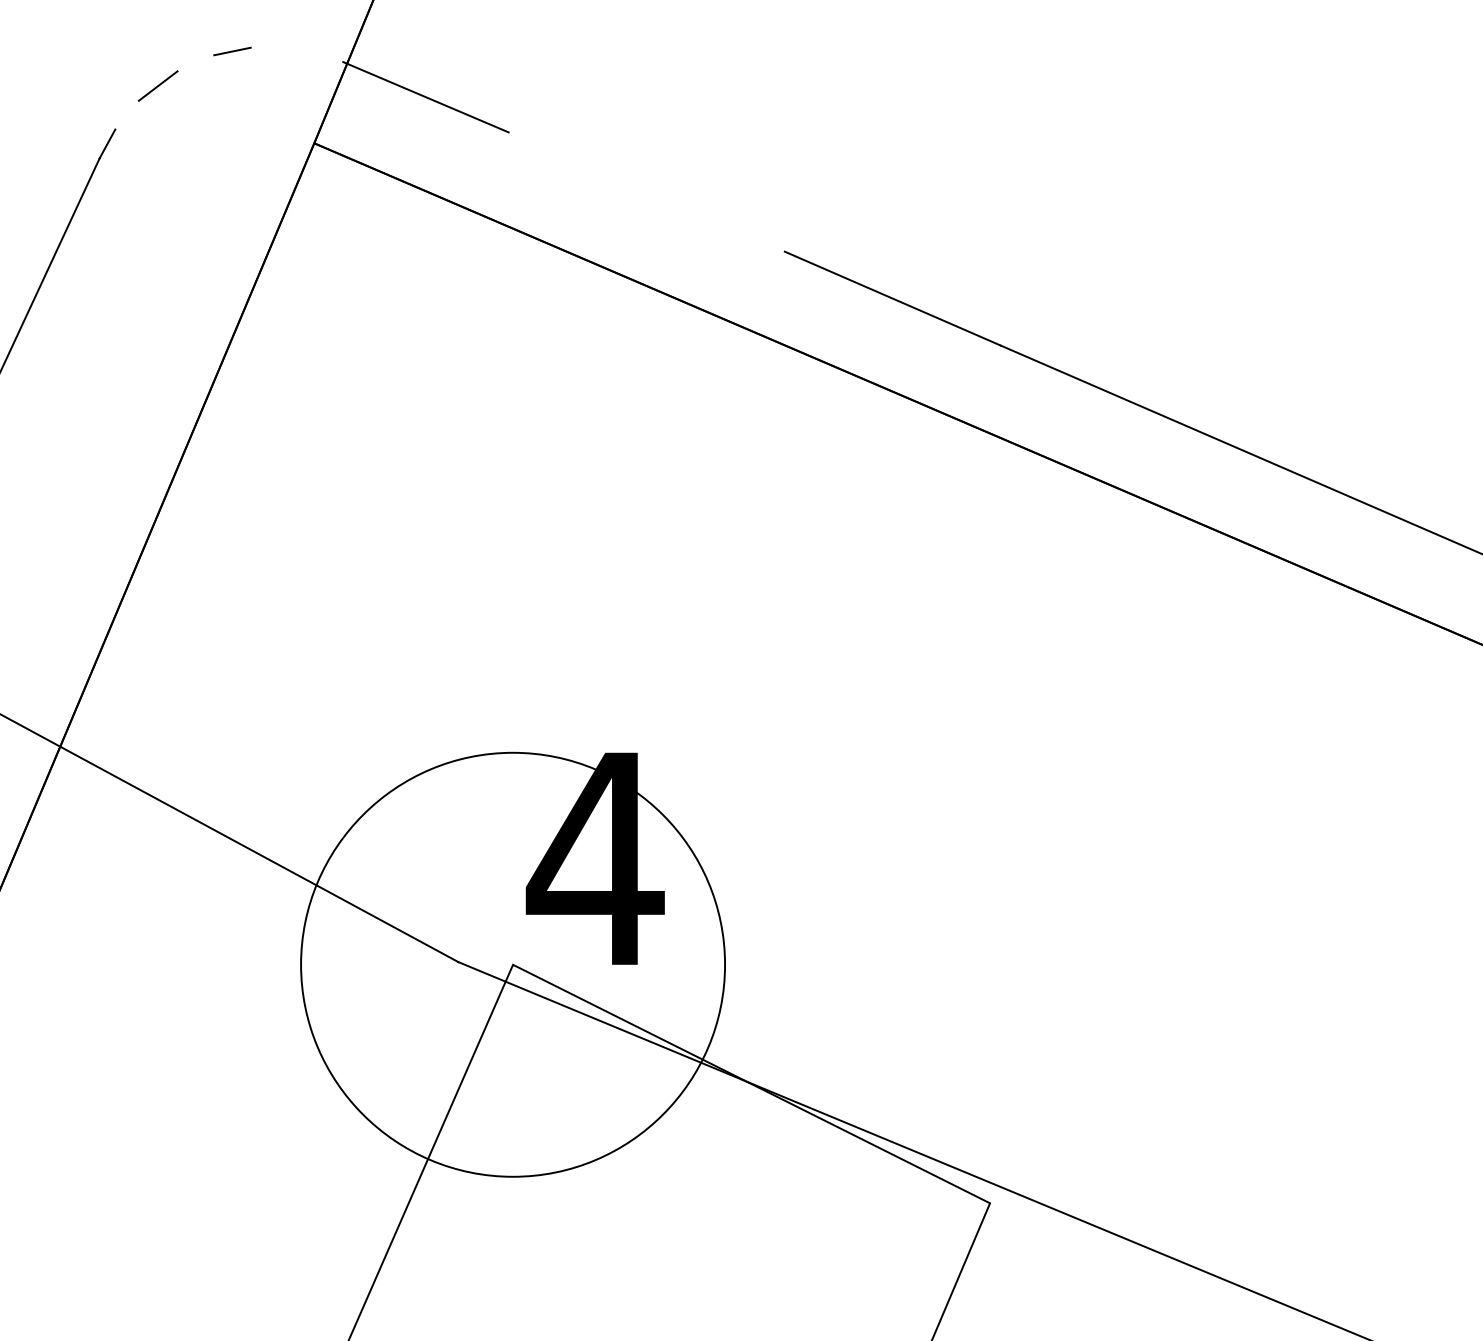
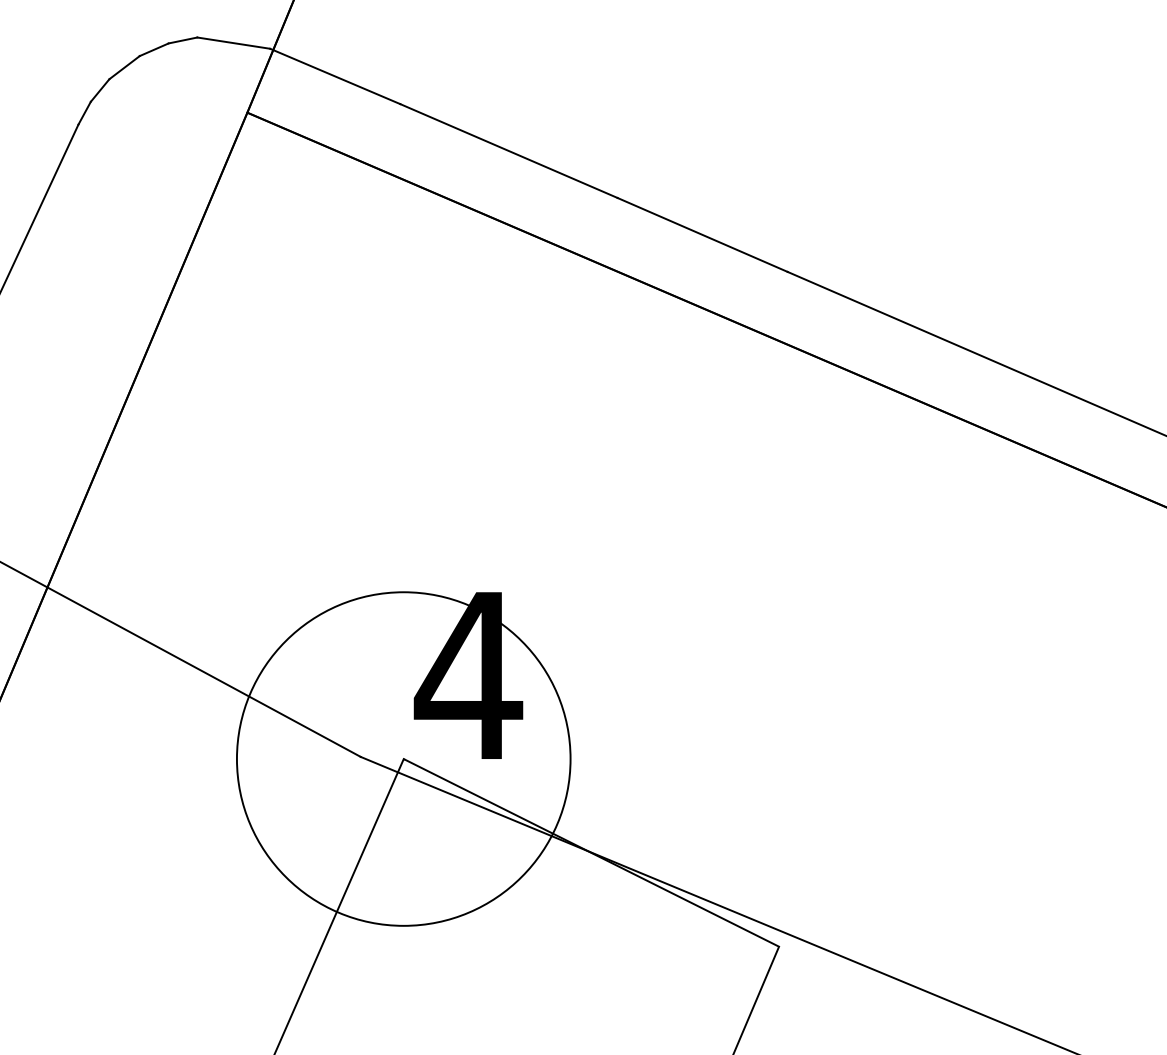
line: (296, 54) -> (233, 42), added
line: (195, 63) -> (153, 49), added
line: (126, 114) -> (99, 90), added
line: (646, 191) -> (508, 150), added

